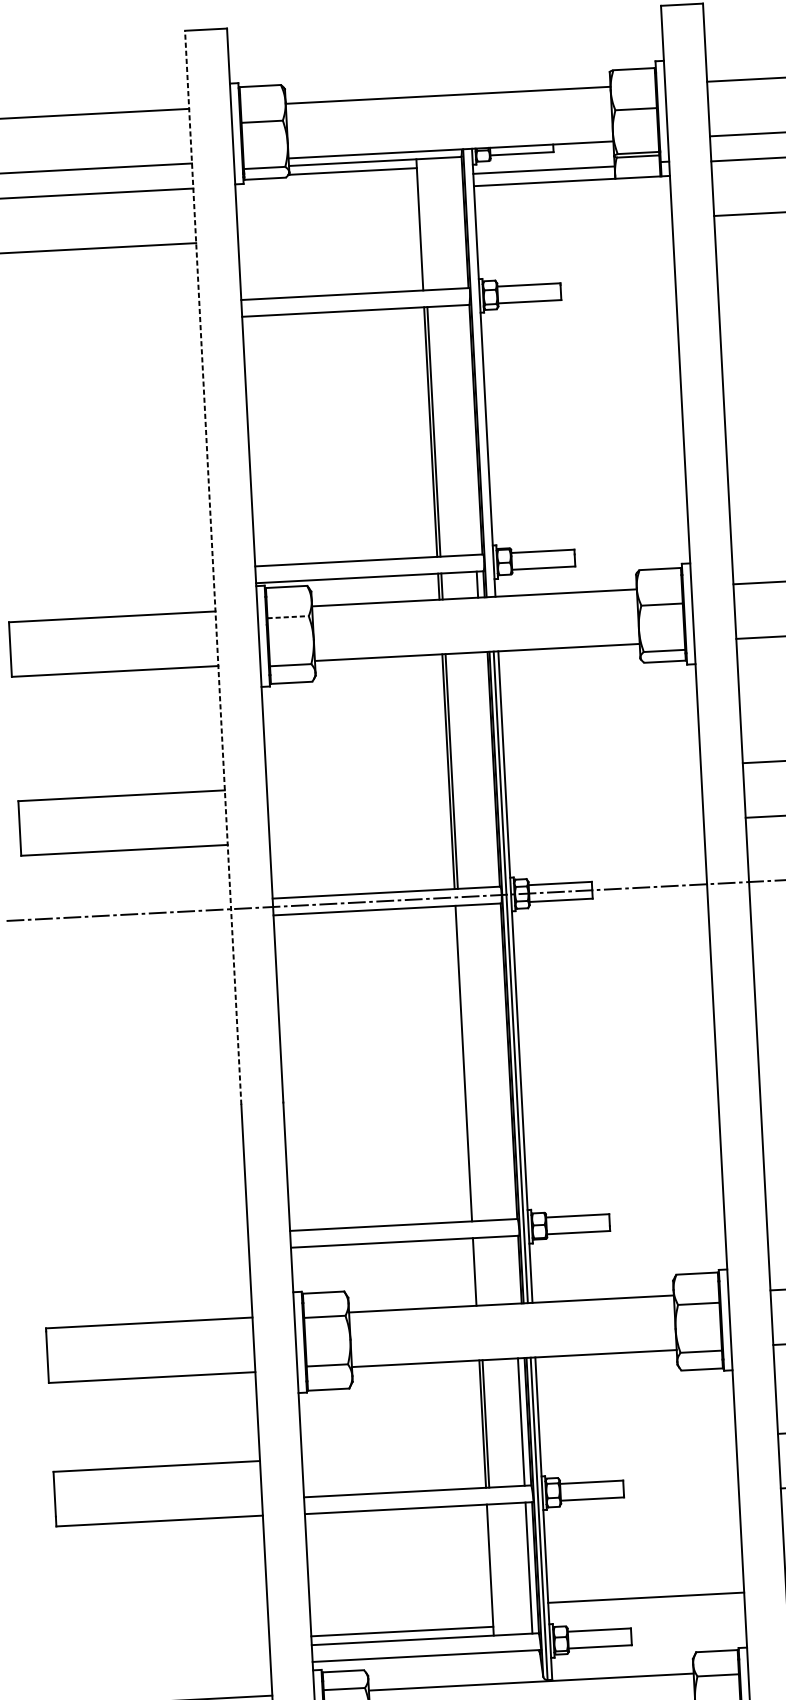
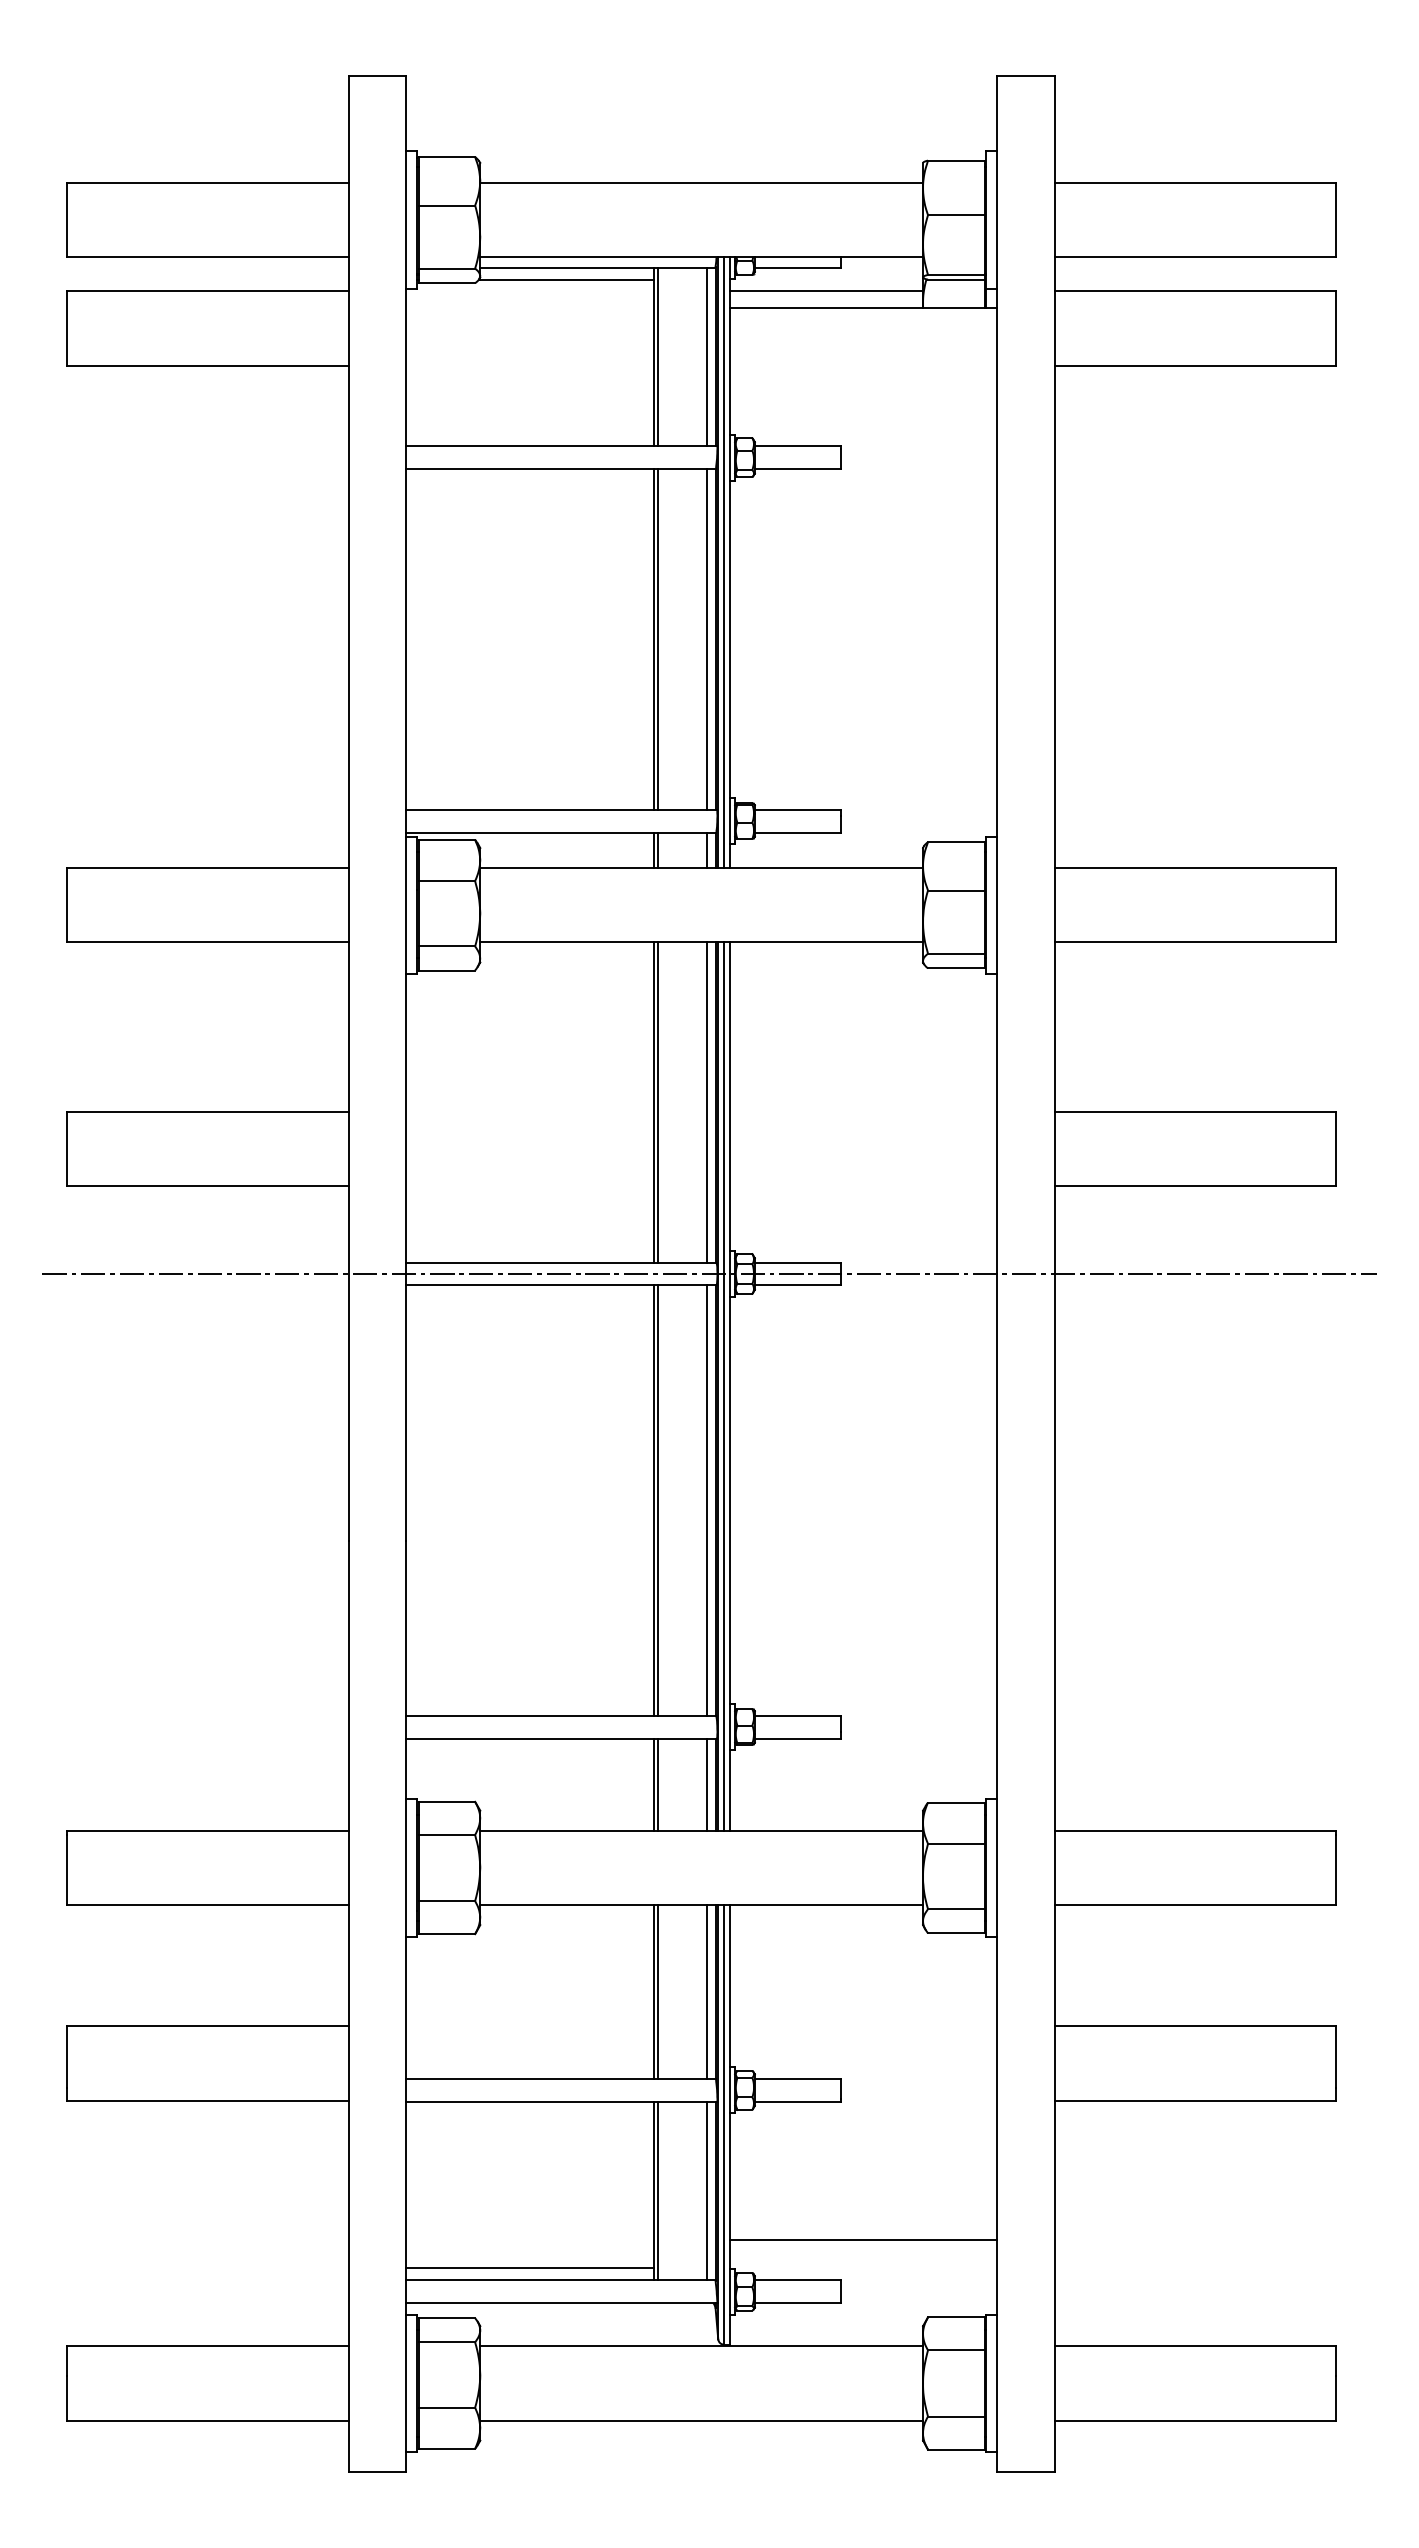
line: (458, 222) -> (706, 356), added
line: (423, 224) -> (658, 356), added
line: (479, 372) -> (724, 562), added
line: (469, 430) -> (706, 639), added
line: (213, 567) -> (348, 807), dashed -> solid
line: (288, 617) -> (447, 881), dashed -> solid
line: (487, 769) -> (706, 1102), added
line: (502, 1061) -> (706, 1500), added
line: (467, 1063) -> (658, 1500), added
line: (513, 1269) -> (706, 1784), added
line: (478, 1271) -> (658, 1784), added
line: (493, 1569) -> (658, 2190), added

